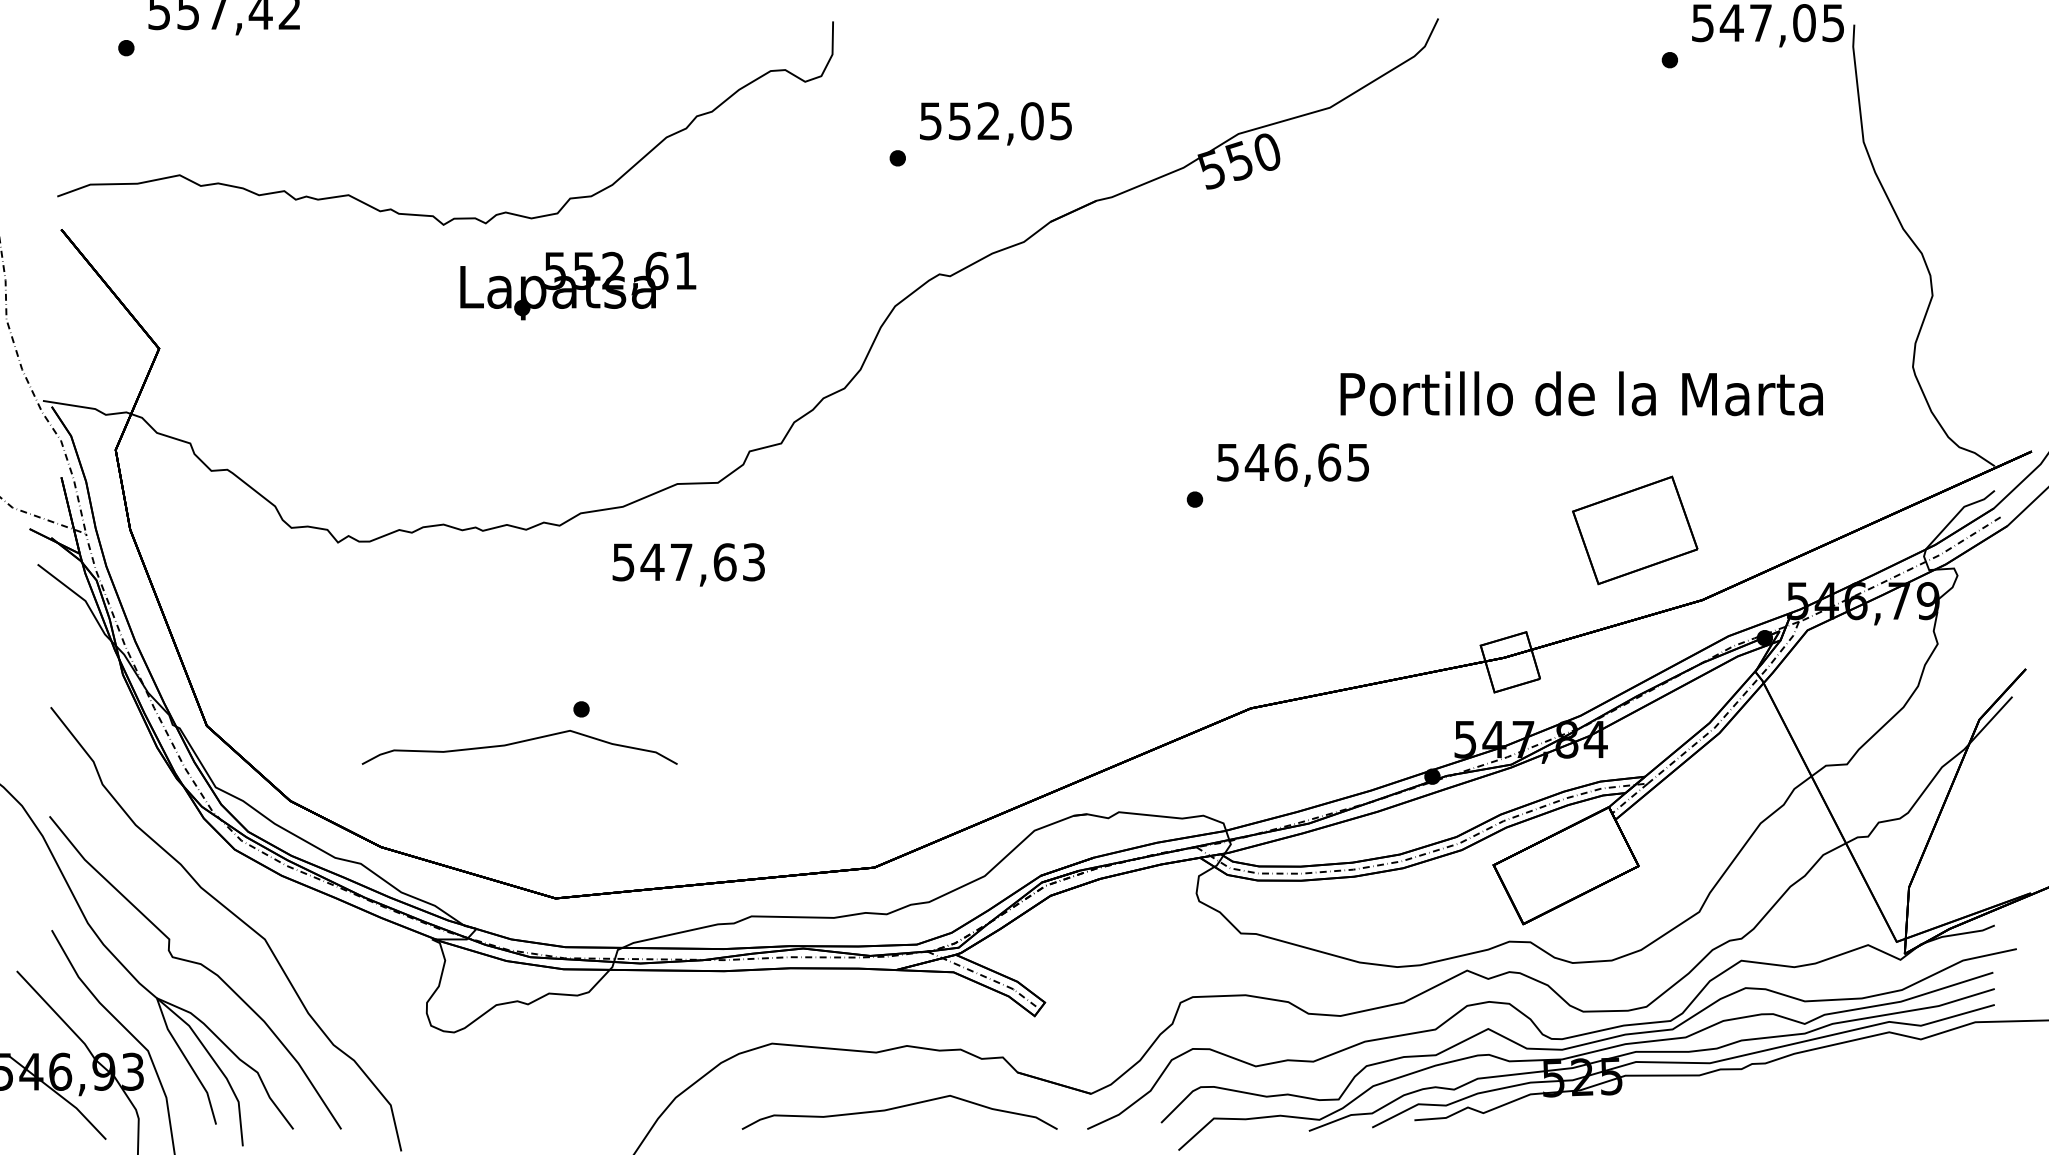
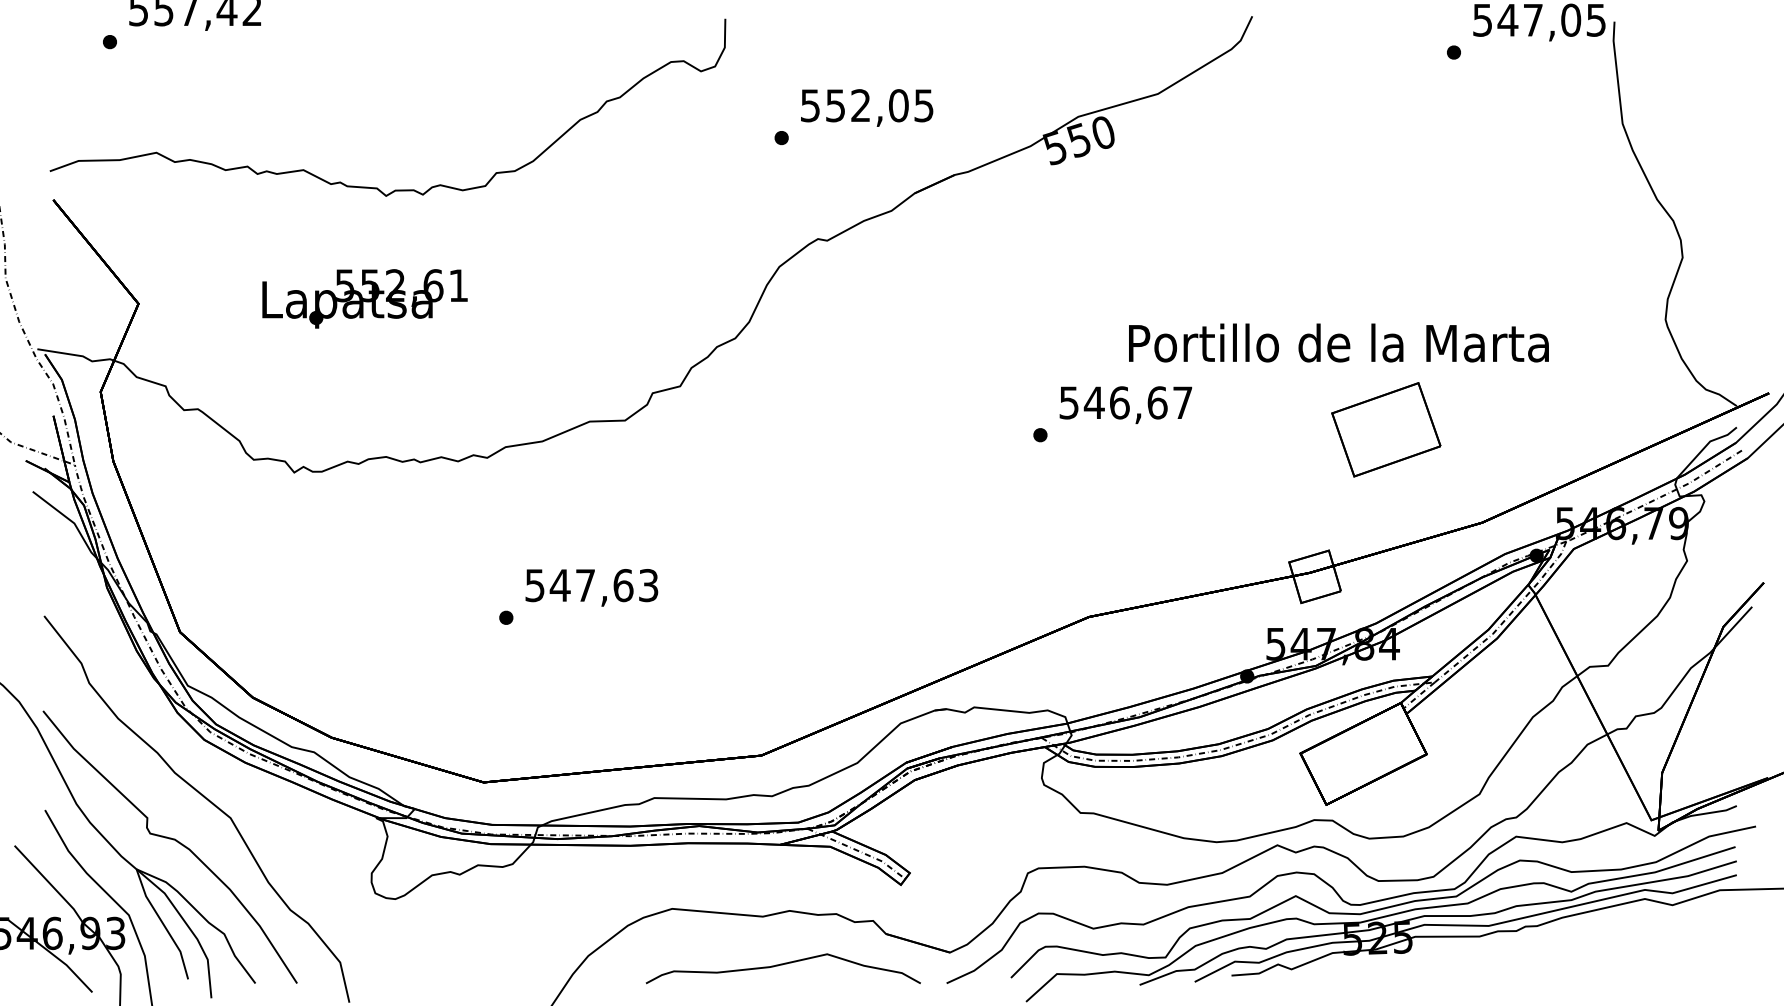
text: (578, 285) -> (365, 298), moved
text: (1581, 393) -> (1338, 342), moved
text: (1358, 462) -> (1182, 402), 546,65 -> 546,67
part: (1635, 530) -> (1386, 429), moved
text: (688, 564) -> (591, 587), moved
curve: (518, 743) -> (451, 647), removed

